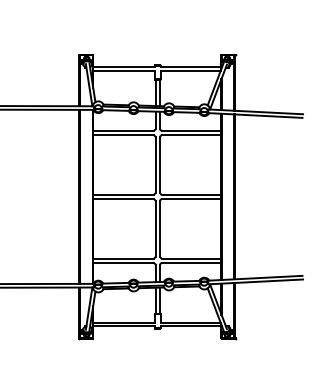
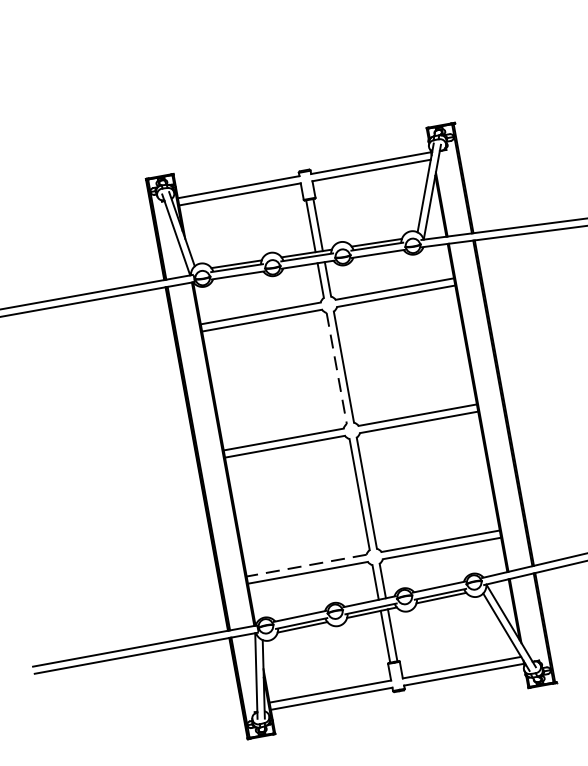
line: (155, 165) -> (336, 369), solid -> dashed
line: (123, 258) -> (306, 564), solid -> dashed

